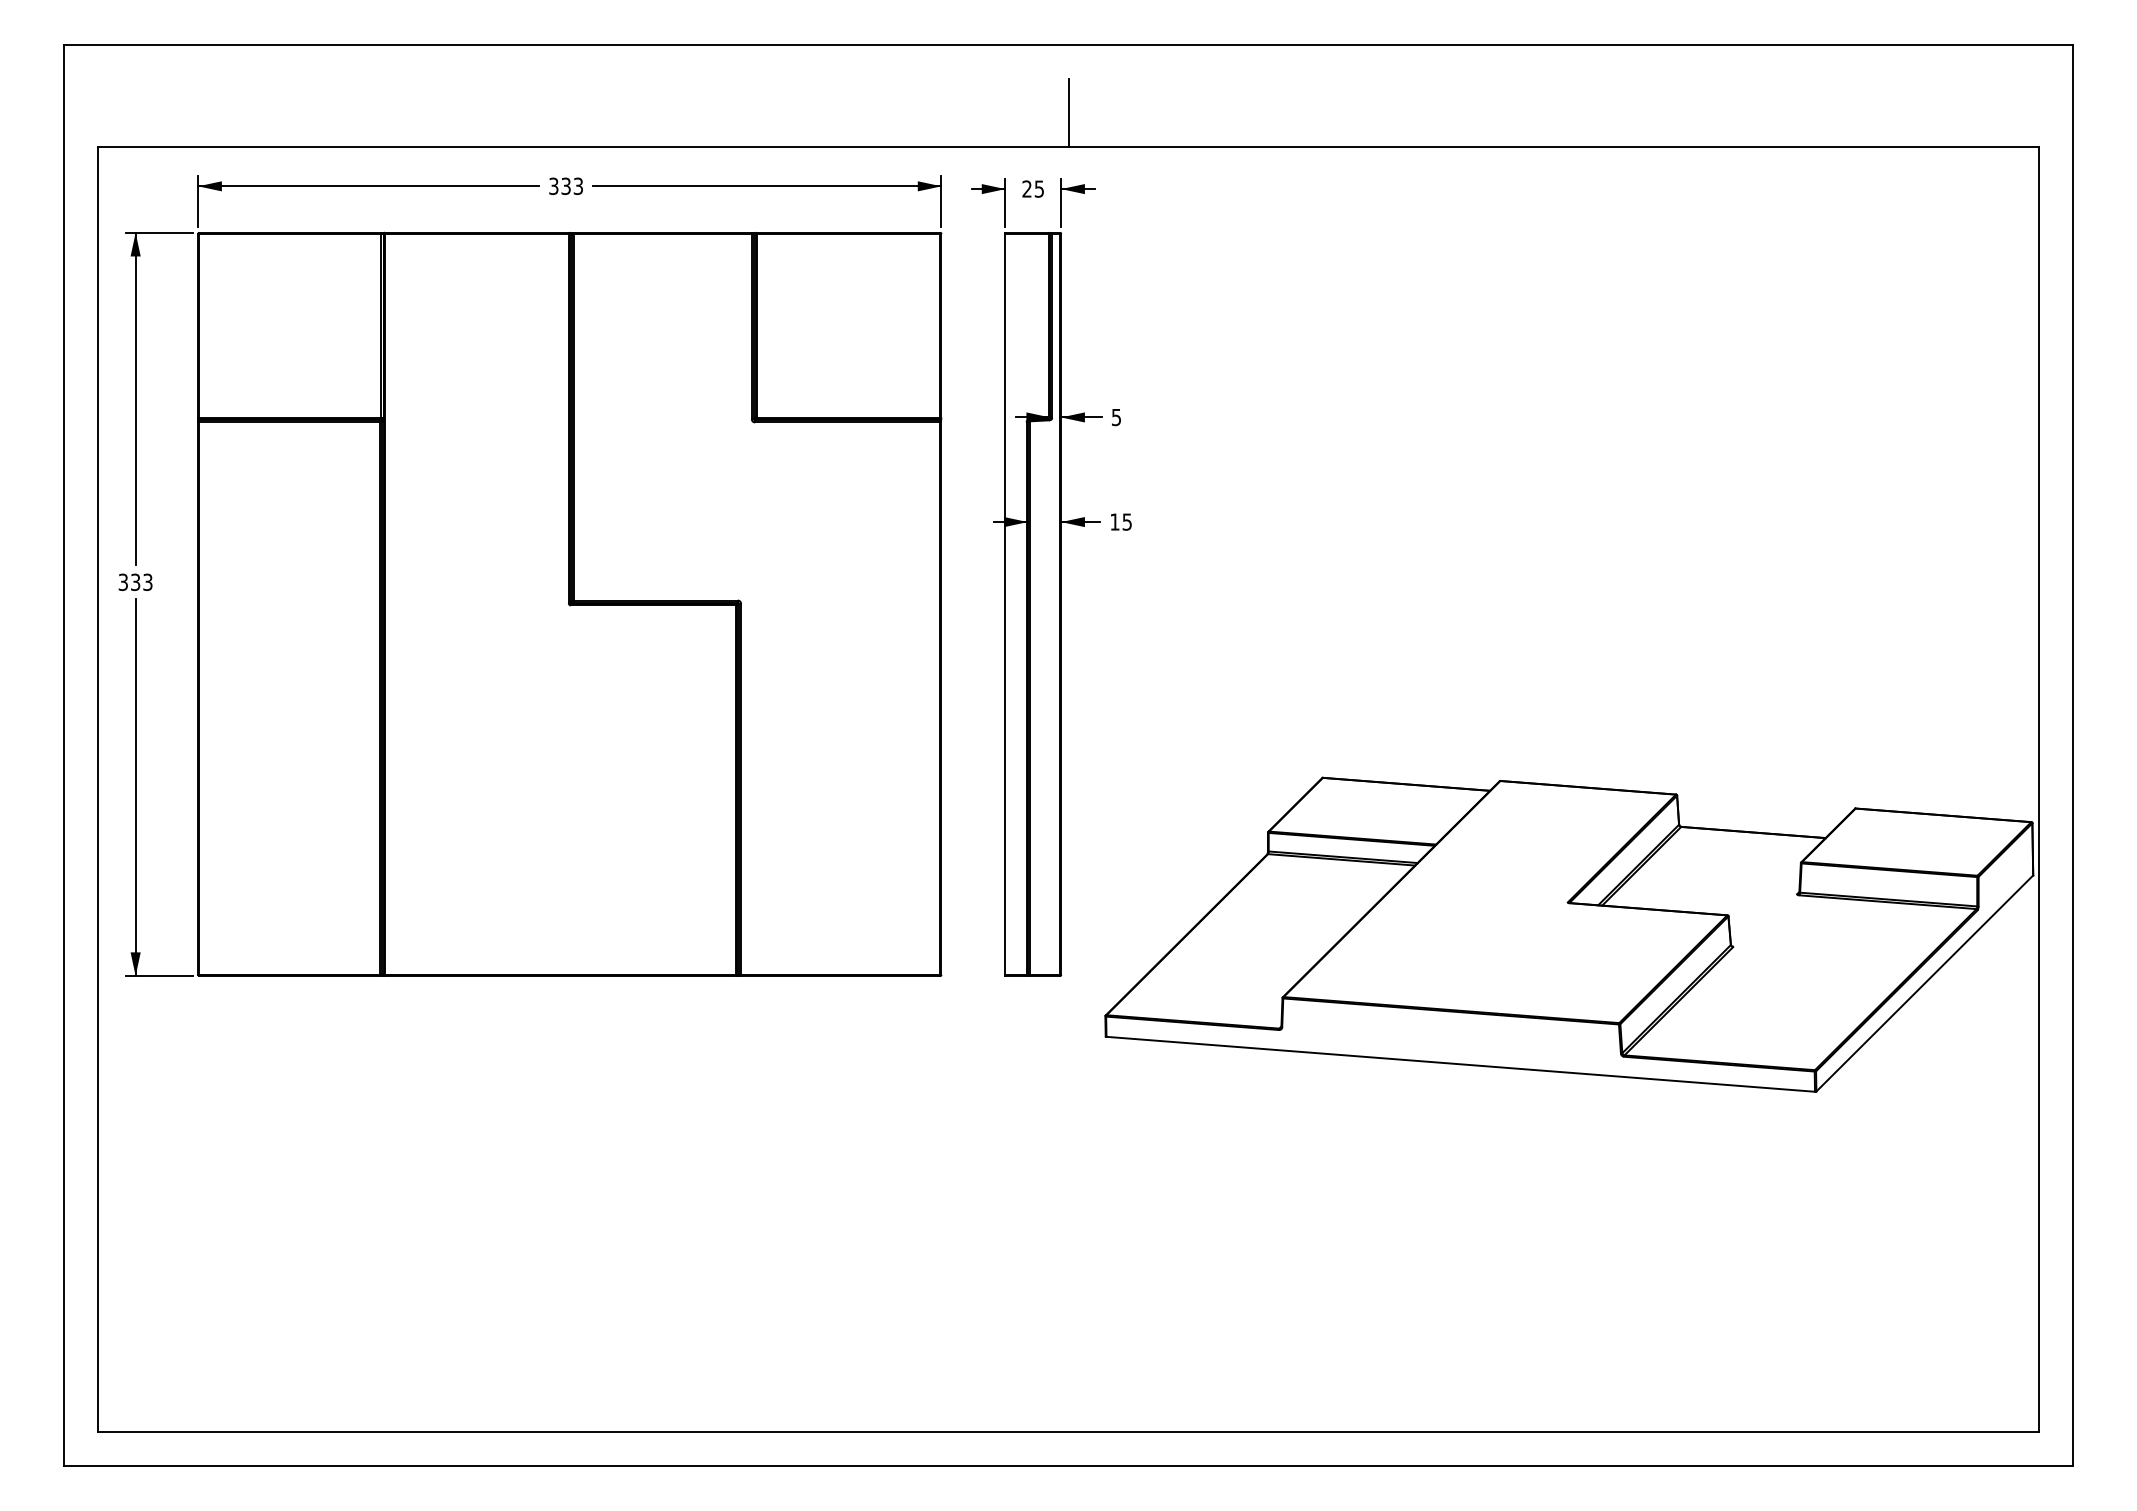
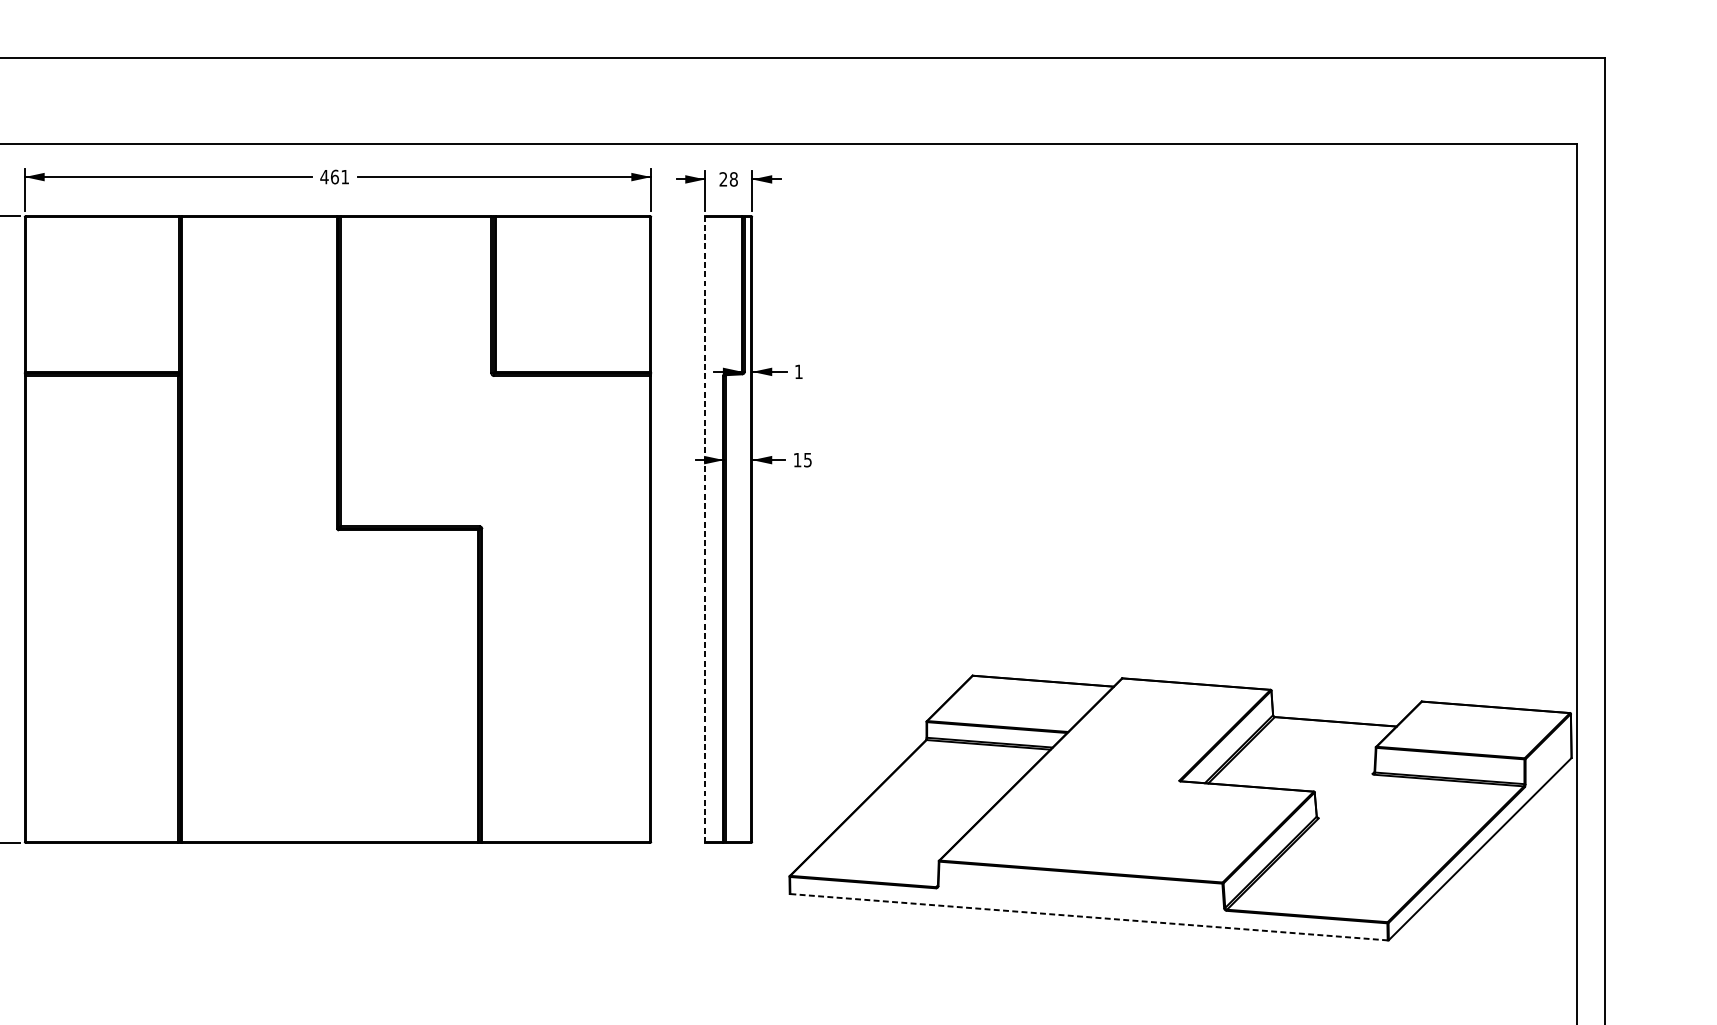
line: (1068, 112) -> (758, 114), removed
text: (565, 186) -> (334, 177), 333 -> 461
text: (1039, 188) -> (733, 178), 25 -> 28
text: (1116, 417) -> (798, 371), 5 -> 1
line: (1005, 604) -> (705, 529), solid -> dashed
line: (1461, 1064) -> (1089, 917), solid -> dashed

